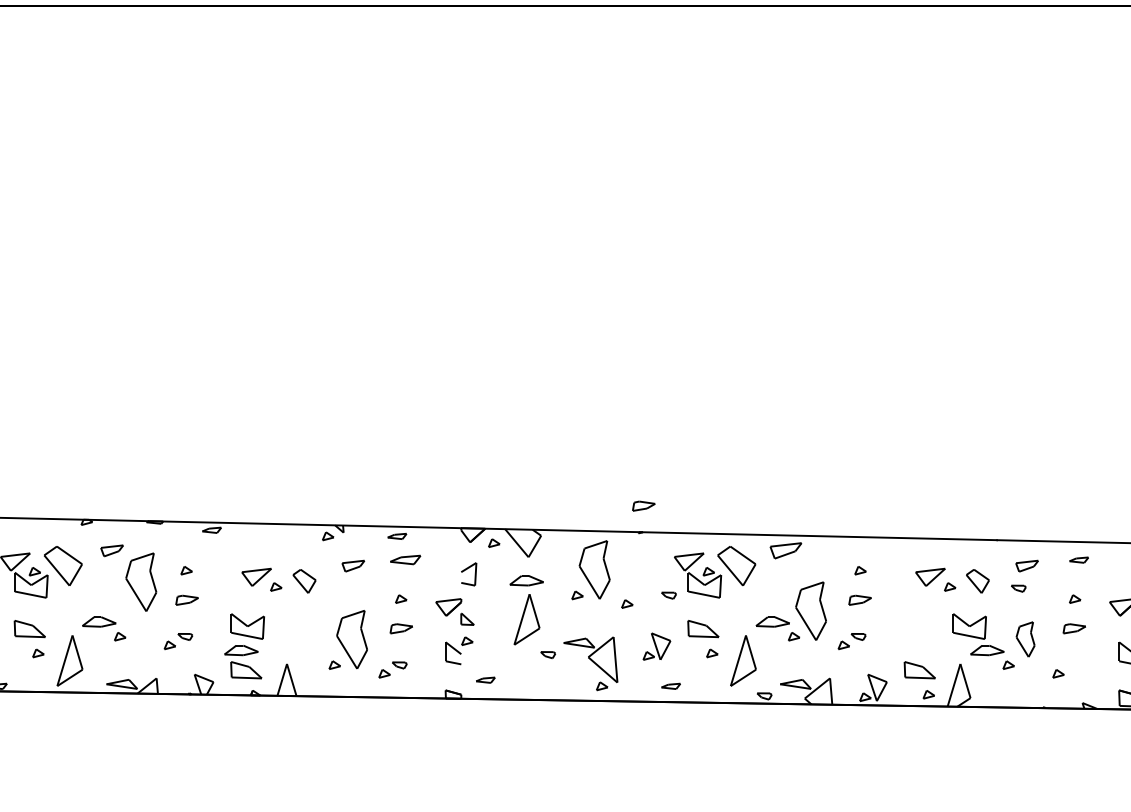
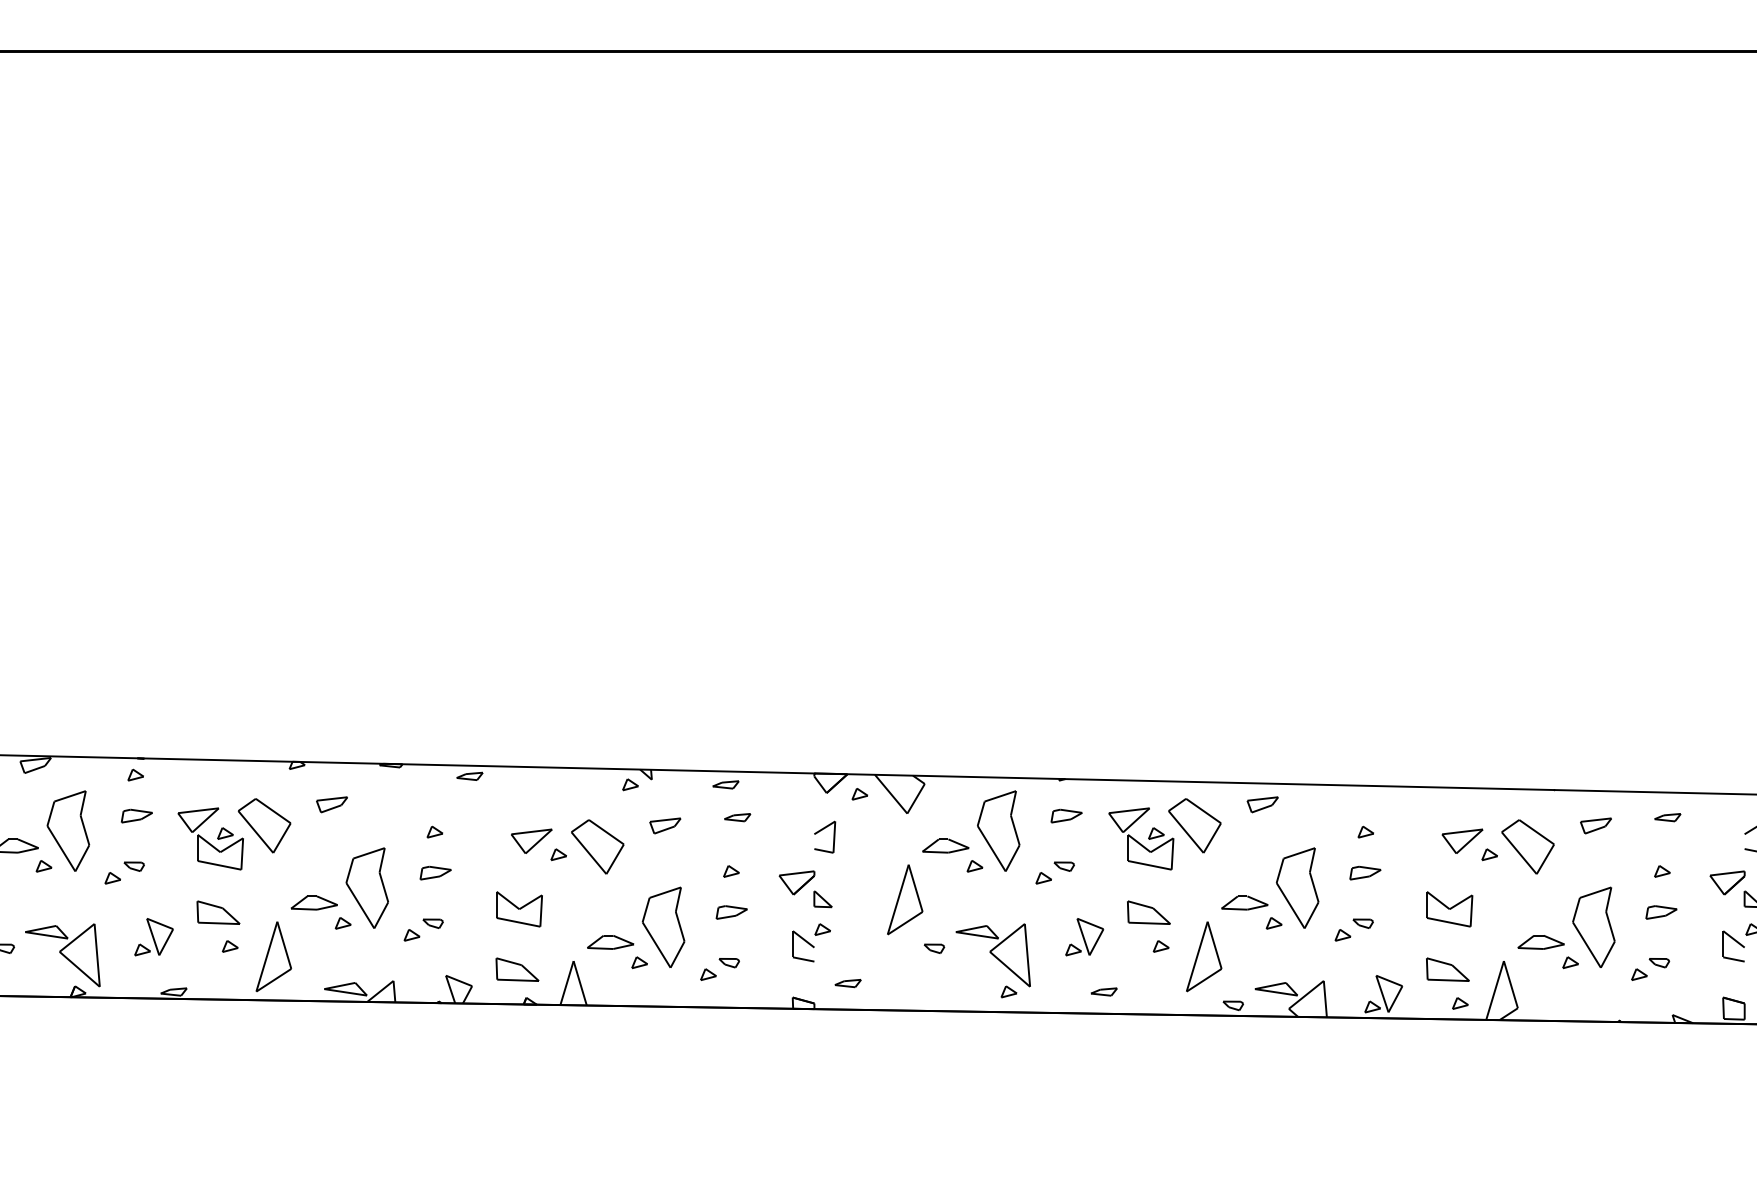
part: (643, 505) -> (1066, 815), moved
part: (785, 550) -> (1262, 804), size x0.71
part: (405, 560) -> (737, 817), size x0.62
part: (526, 580) -> (945, 845), moved
part: (140, 581) -> (366, 887), moved
part: (304, 581) -> (597, 846), size x1.67
part: (977, 581) -> (1527, 846), size x1.67
part: (1018, 589) -> (1659, 963), moved
part: (668, 595) -> (1063, 866), moved
part: (969, 626) -> (1449, 909), moved
part: (1025, 638) -> (1593, 926), size x1.67
part: (241, 650) -> (610, 942), moved

